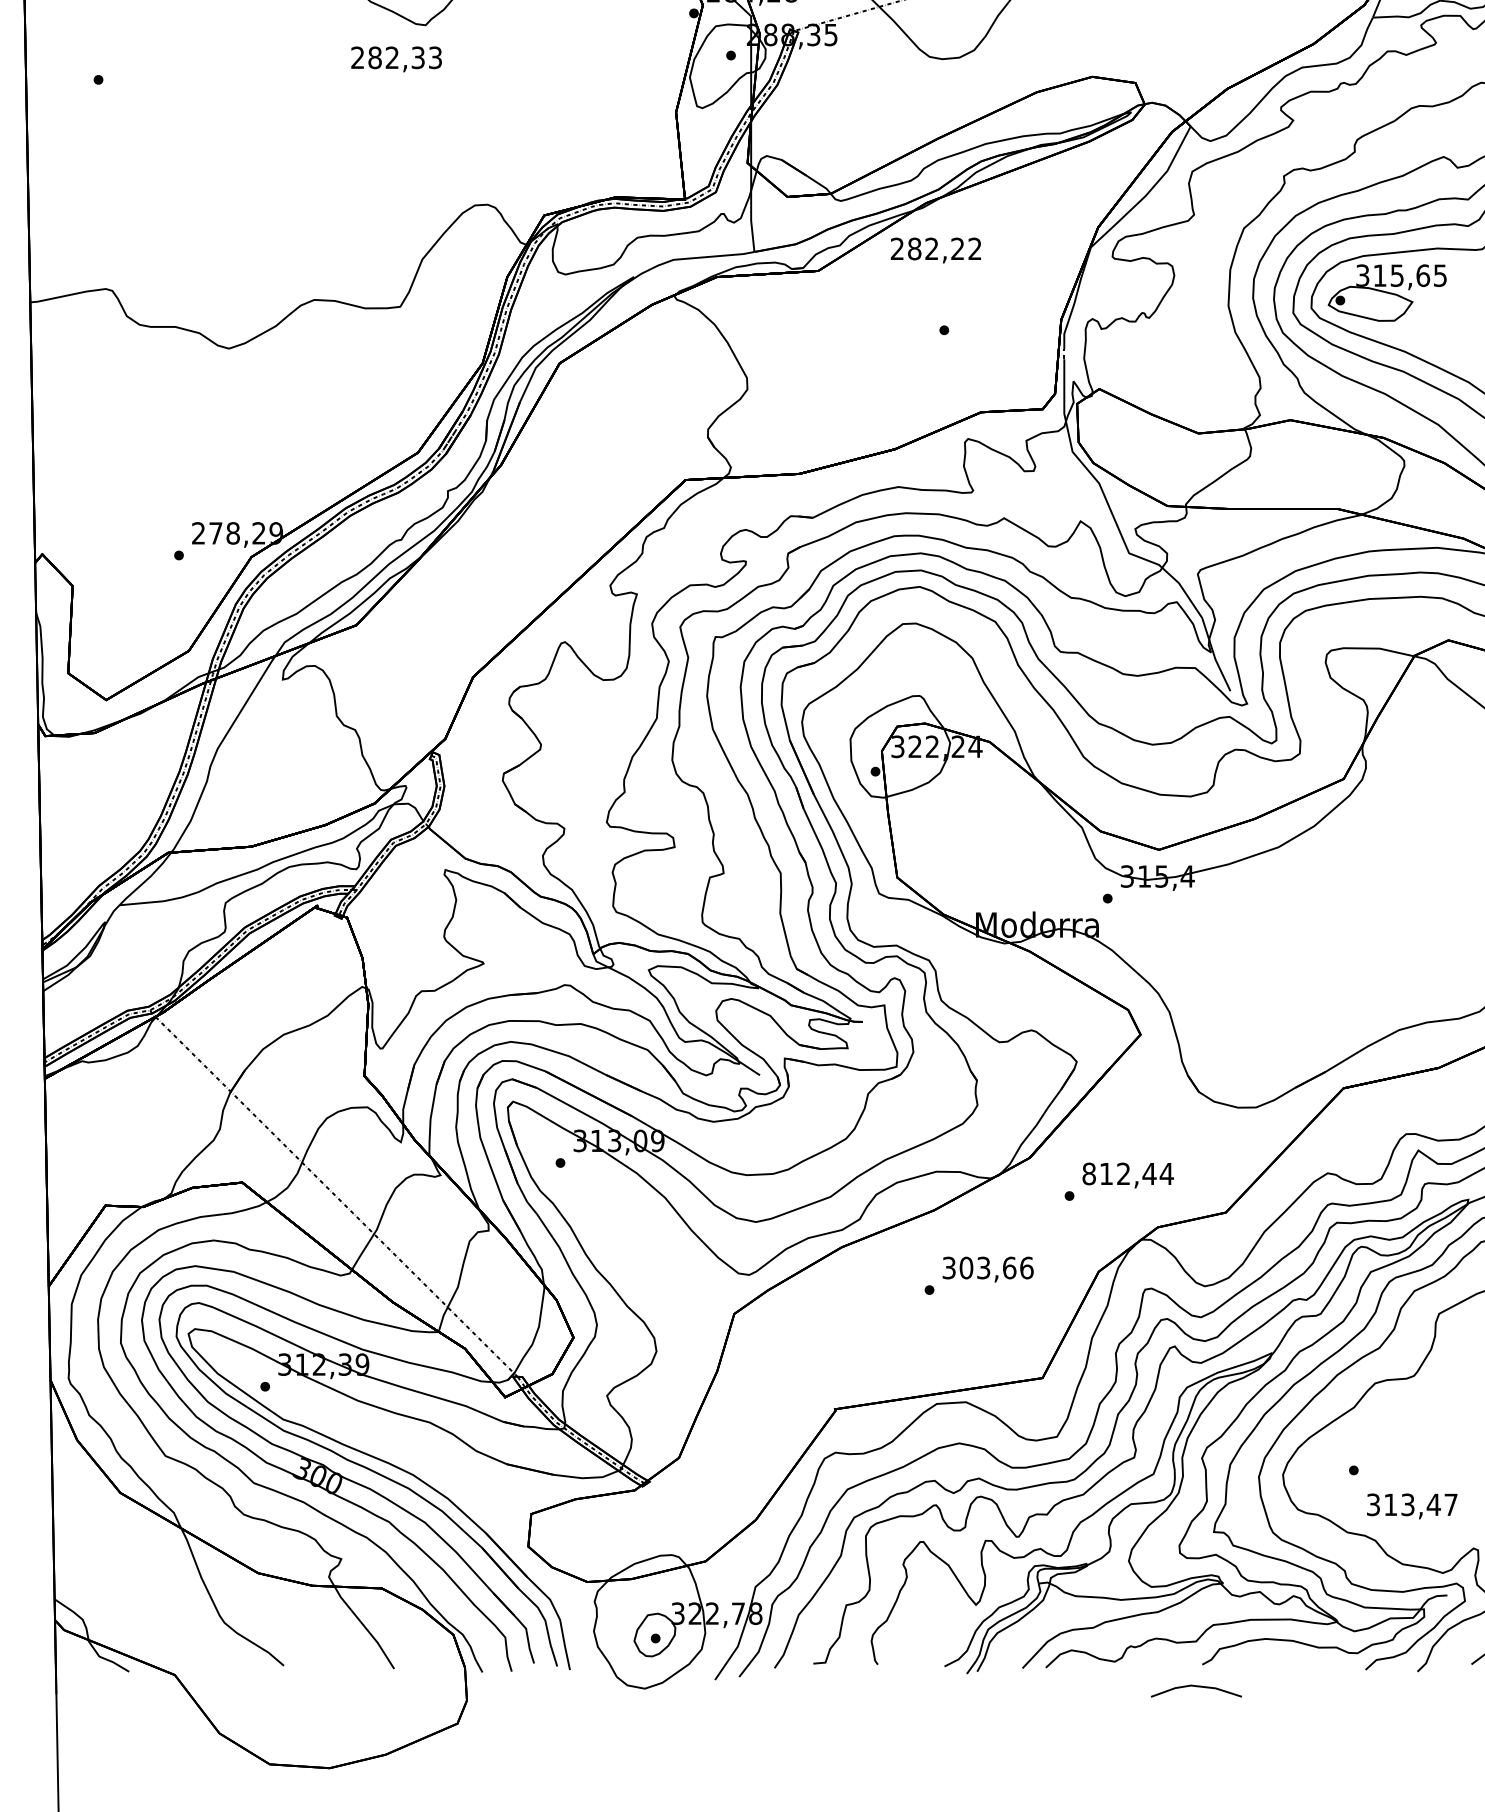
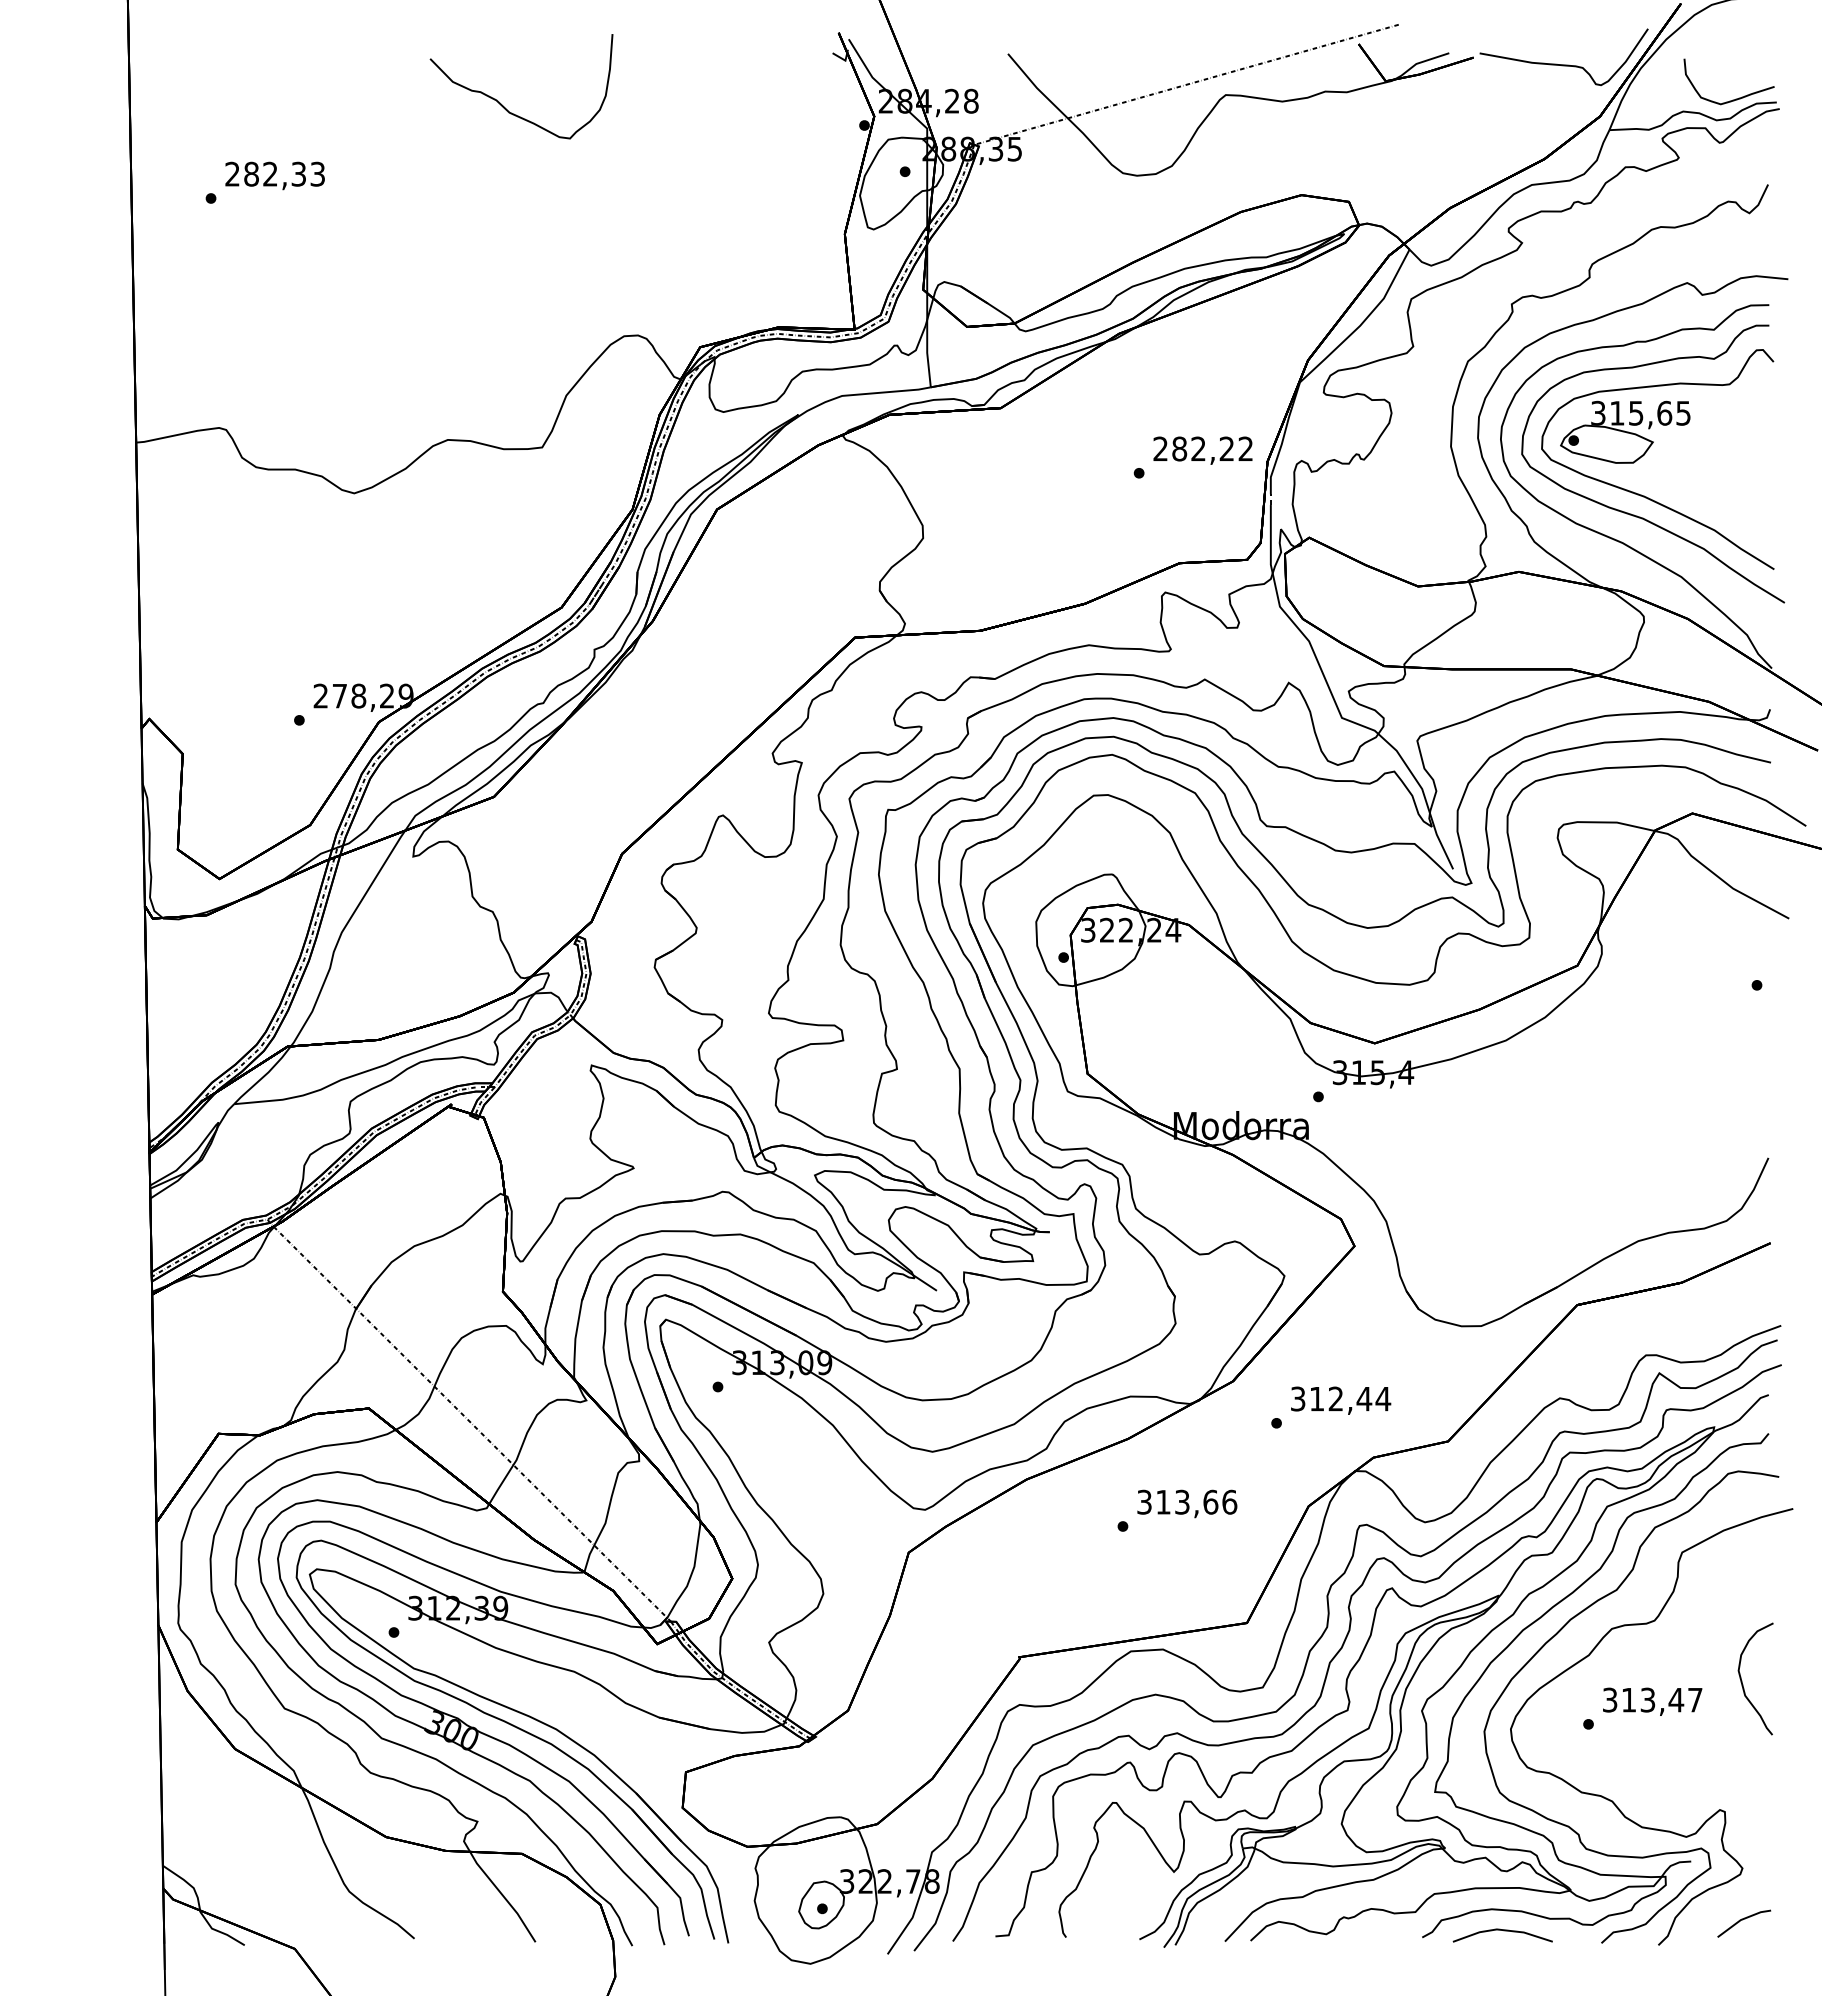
text: (396, 58) -> (274, 175), moved
text: (935, 250) -> (1202, 450), moved
text: (1088, 1173) -> (1297, 1398), 812,44 -> 312,44
text: (966, 1267) -> (1163, 1501), 303,66 -> 313,66
text: (1412, 1506) -> (1652, 1701), moved
line: (1197, 1687) -> (1503, 1931), moved

